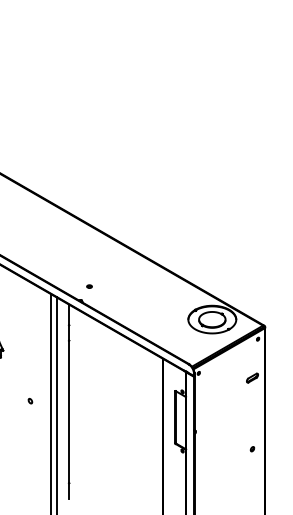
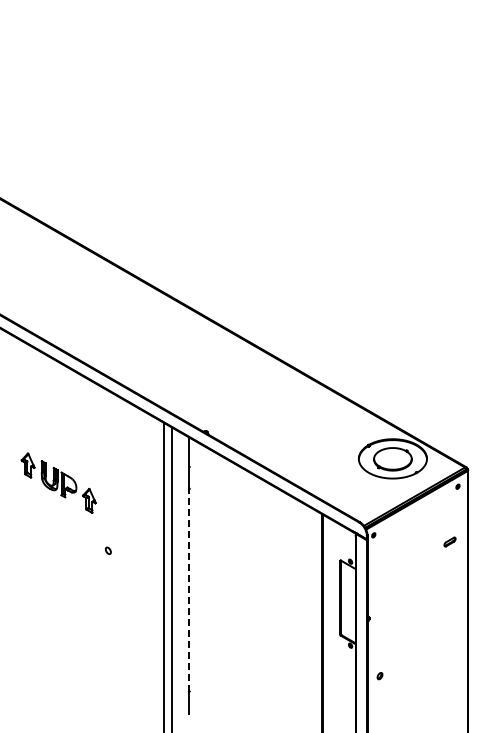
part: (89, 286) -> (218, 411), removed
part: (252, 377) -> (449, 541), size x0.7
part: (30, 400) -> (108, 550), moved
line: (69, 411) -> (189, 589), solid -> dashed
part: (252, 449) -> (379, 676), moved

